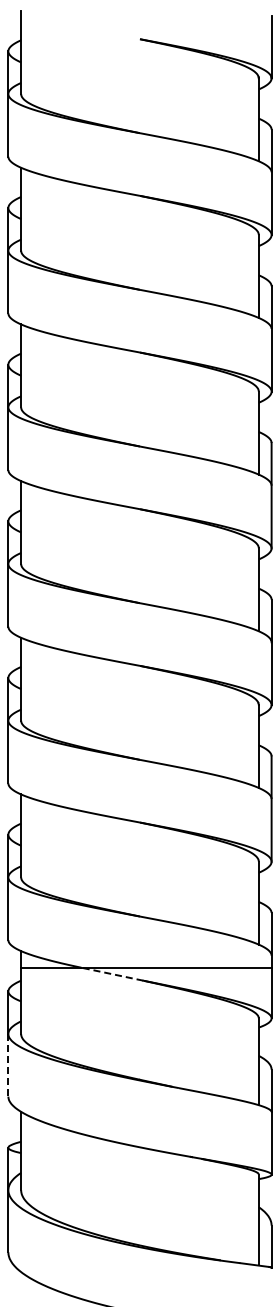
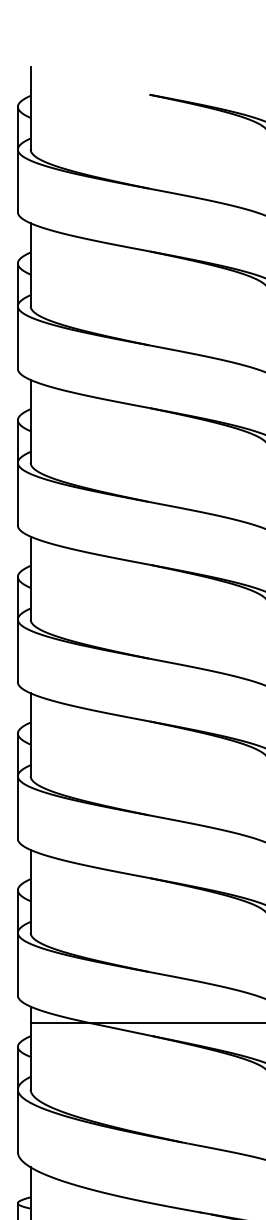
line: (112, 974) -> (122, 1030), dashed -> solid
line: (8, 1065) -> (18, 1121), dashed -> solid

